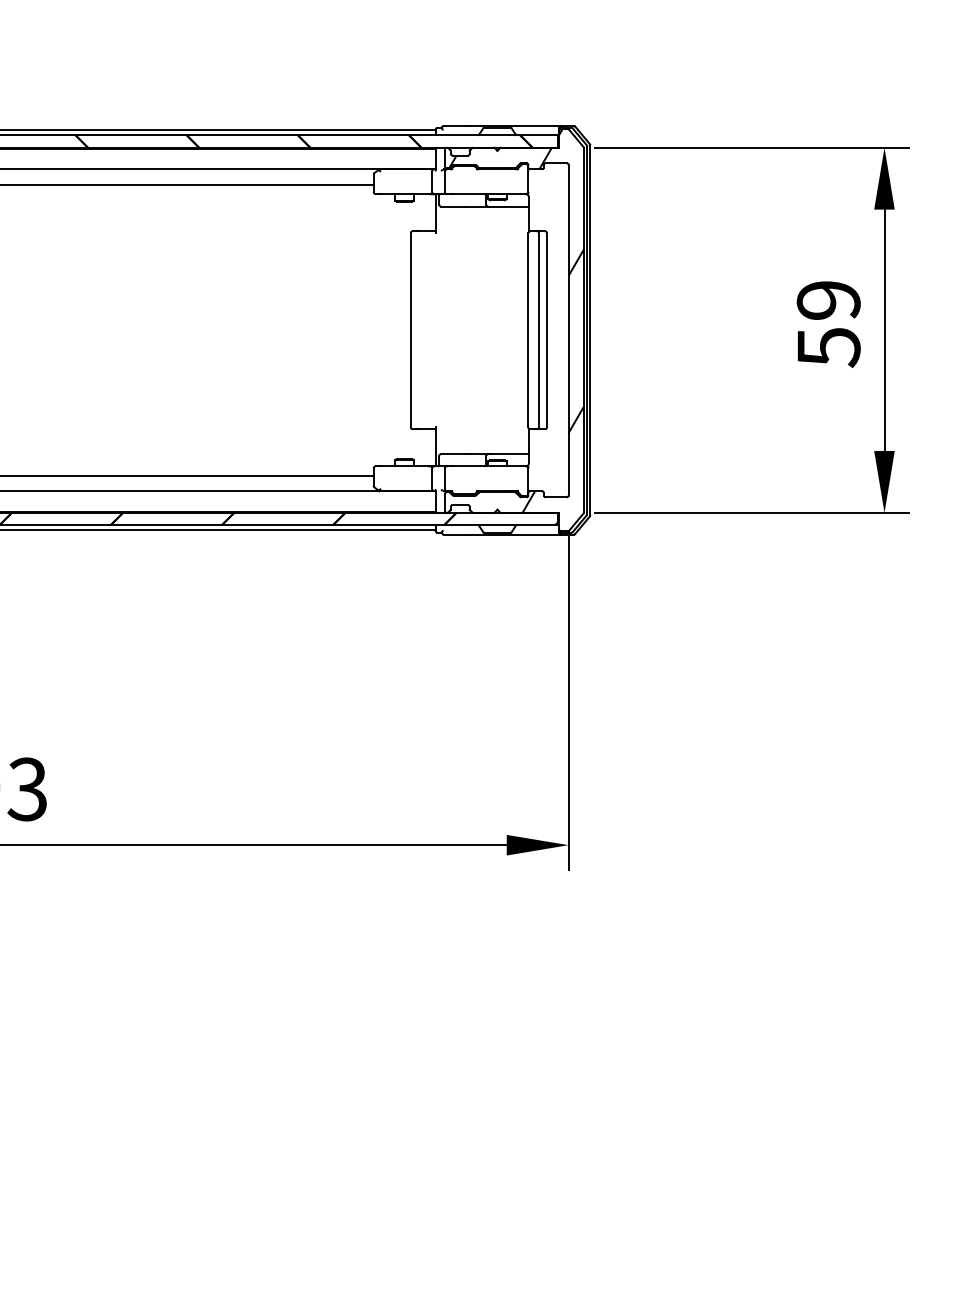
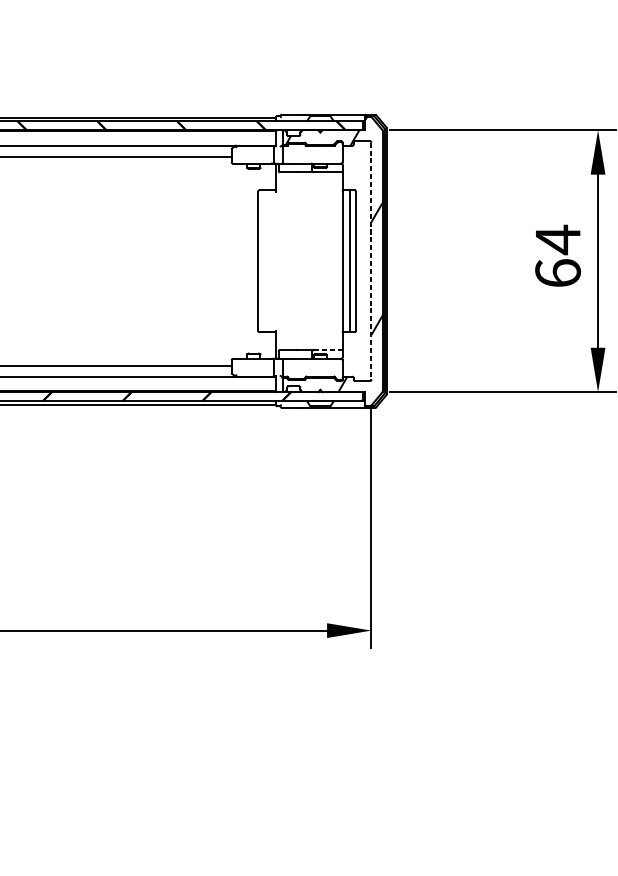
text: (828, 323) -> (557, 256), 59 -> 64
line: (568, 330) -> (371, 261), solid -> dashed
line: (509, 454) -> (329, 350), solid -> dashed

